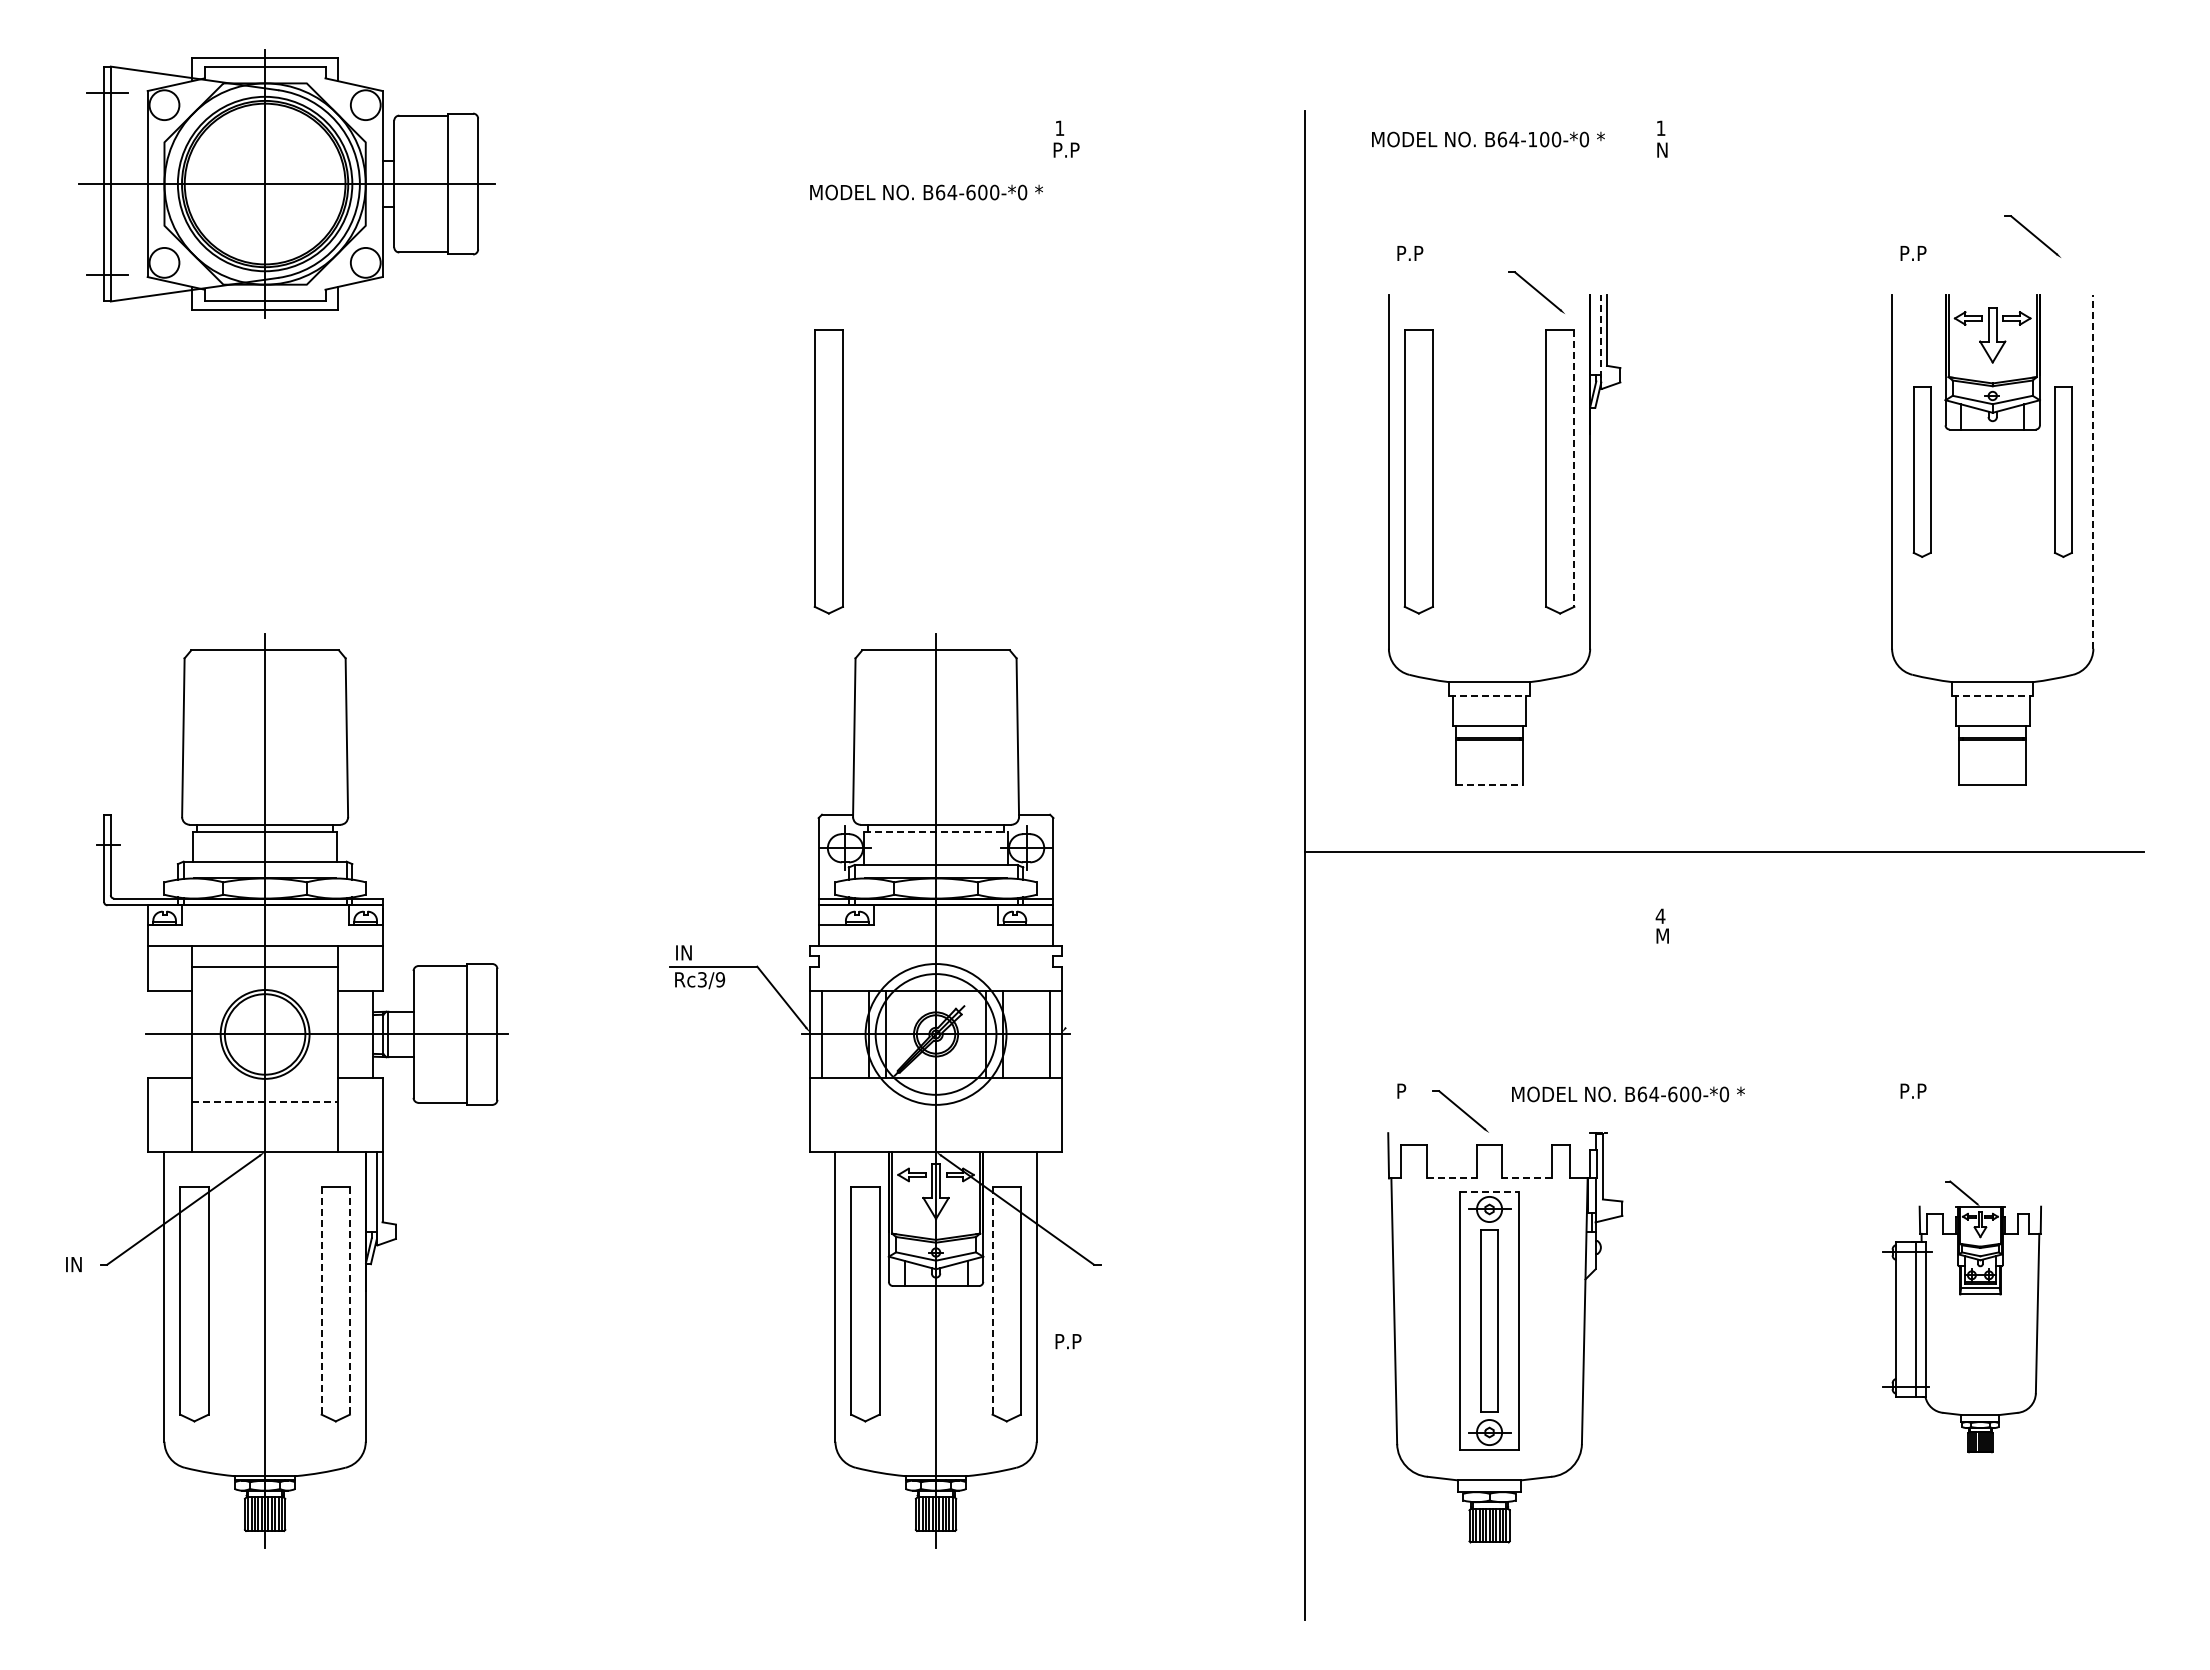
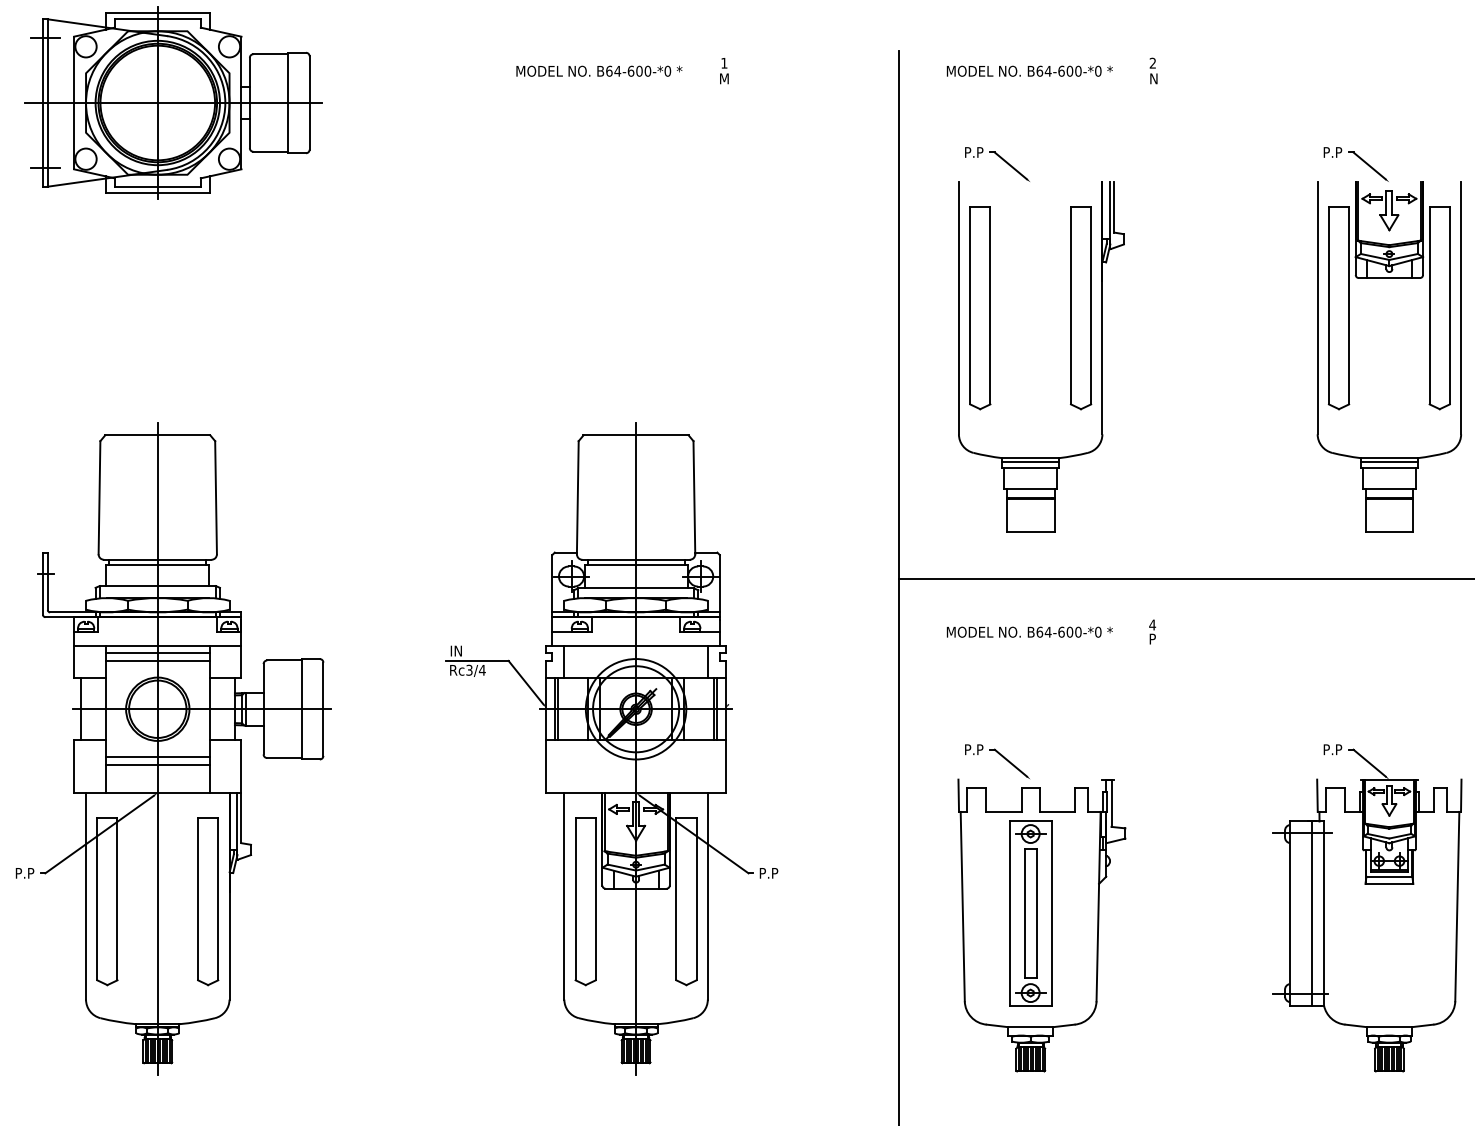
text: (1660, 127) -> (1152, 62), 1 -> 2
text: (1532, 139) -> (1061, 71), B64-100-*0 -> B64-600-*0
text: (1067, 149) -> (729, 78), P.P -> M
text: (926, 192) -> (599, 71), moved
part: (2032, 236) -> (1368, 166), moved
part: (1536, 292) -> (1009, 166), moved
line: (1601, 342) -> (1110, 215), dashed -> solid
line: (1574, 468) -> (1091, 305), dashed -> solid
part: (828, 471) -> (559, 307), removed
part: (1922, 471) -> (1339, 307), size x1.67
part: (2063, 471) -> (1439, 307), size x1.67
line: (2093, 472) -> (1461, 308), dashed -> solid
line: (1489, 687) -> (1030, 461), added
line: (1992, 687) -> (1389, 461), added
line: (1490, 695) -> (1031, 467), dashed -> solid
line: (1993, 695) -> (1389, 467), dashed -> solid
line: (1489, 785) -> (1030, 531), dashed -> solid
line: (936, 831) -> (636, 564), dashed -> solid
text: (1663, 935) -> (1154, 638), M -> P
line: (265, 955) -> (158, 652), added
line: (835, 967) -> (564, 661), added
line: (1036, 967) -> (707, 661), added
text: (720, 979) -> (482, 670), Rc3/9 -> Rc3/4
line: (156, 1034) -> (80, 709), added
line: (827, 1034) -> (558, 709), added
line: (1045, 1034) -> (714, 709), added
text: (1415, 1090) -> (977, 749), P -> P.P
text: (1628, 1094) -> (1029, 632), moved
line: (265, 1101) -> (158, 757), dashed -> solid
line: (265, 1113) -> (158, 765), added
line: (1452, 1178) -> (1004, 811), dashed -> solid
line: (1526, 1178) -> (1057, 811), dashed -> solid
line: (1490, 1191) -> (1031, 821), dashed -> solid
text: (79, 1264) -> (25, 873), IN -> P.P
line: (321, 1301) -> (197, 899), dashed -> solid
line: (349, 1301) -> (217, 899), dashed -> solid
line: (992, 1301) -> (676, 899), dashed -> solid
part: (1961, 1316) -> (1367, 910), size x1.67
text: (1068, 1341) -> (769, 873), moved

